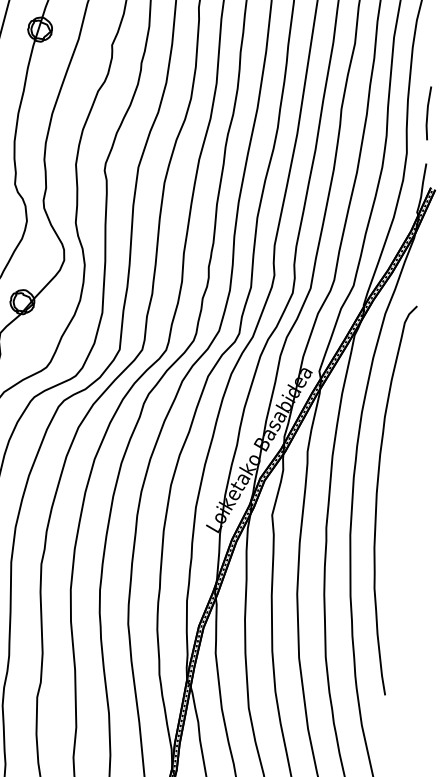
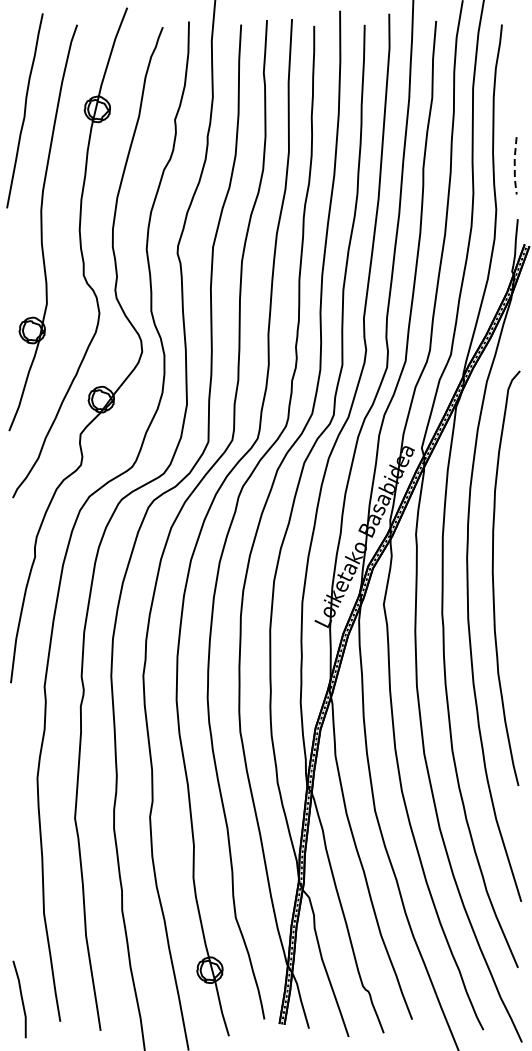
line: (427, 113) -> (514, 166), solid -> dashed

